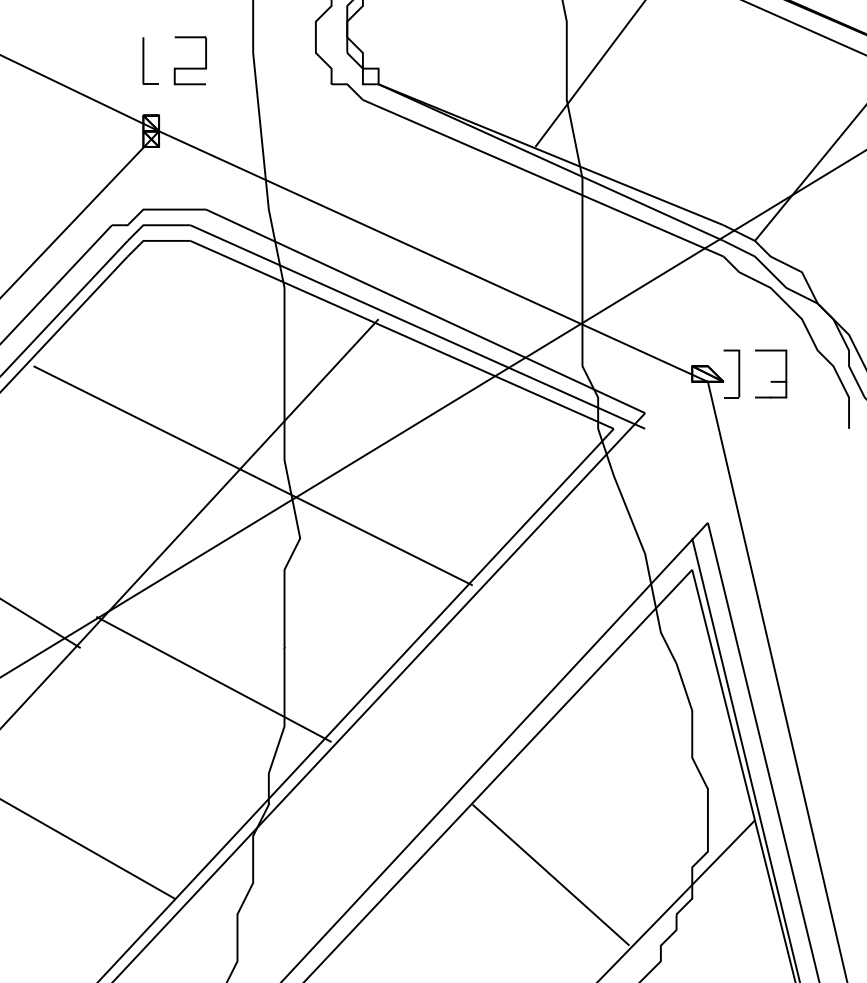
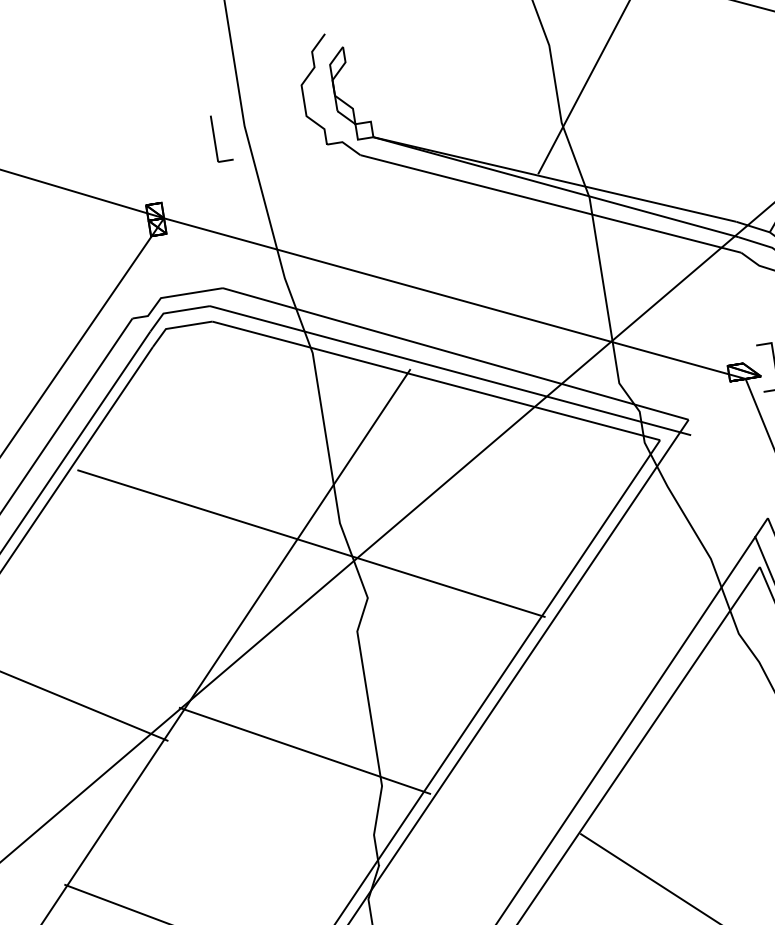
part: (150, 60) -> (221, 137), moved
curve: (189, 67) -> (184, 150), removed

